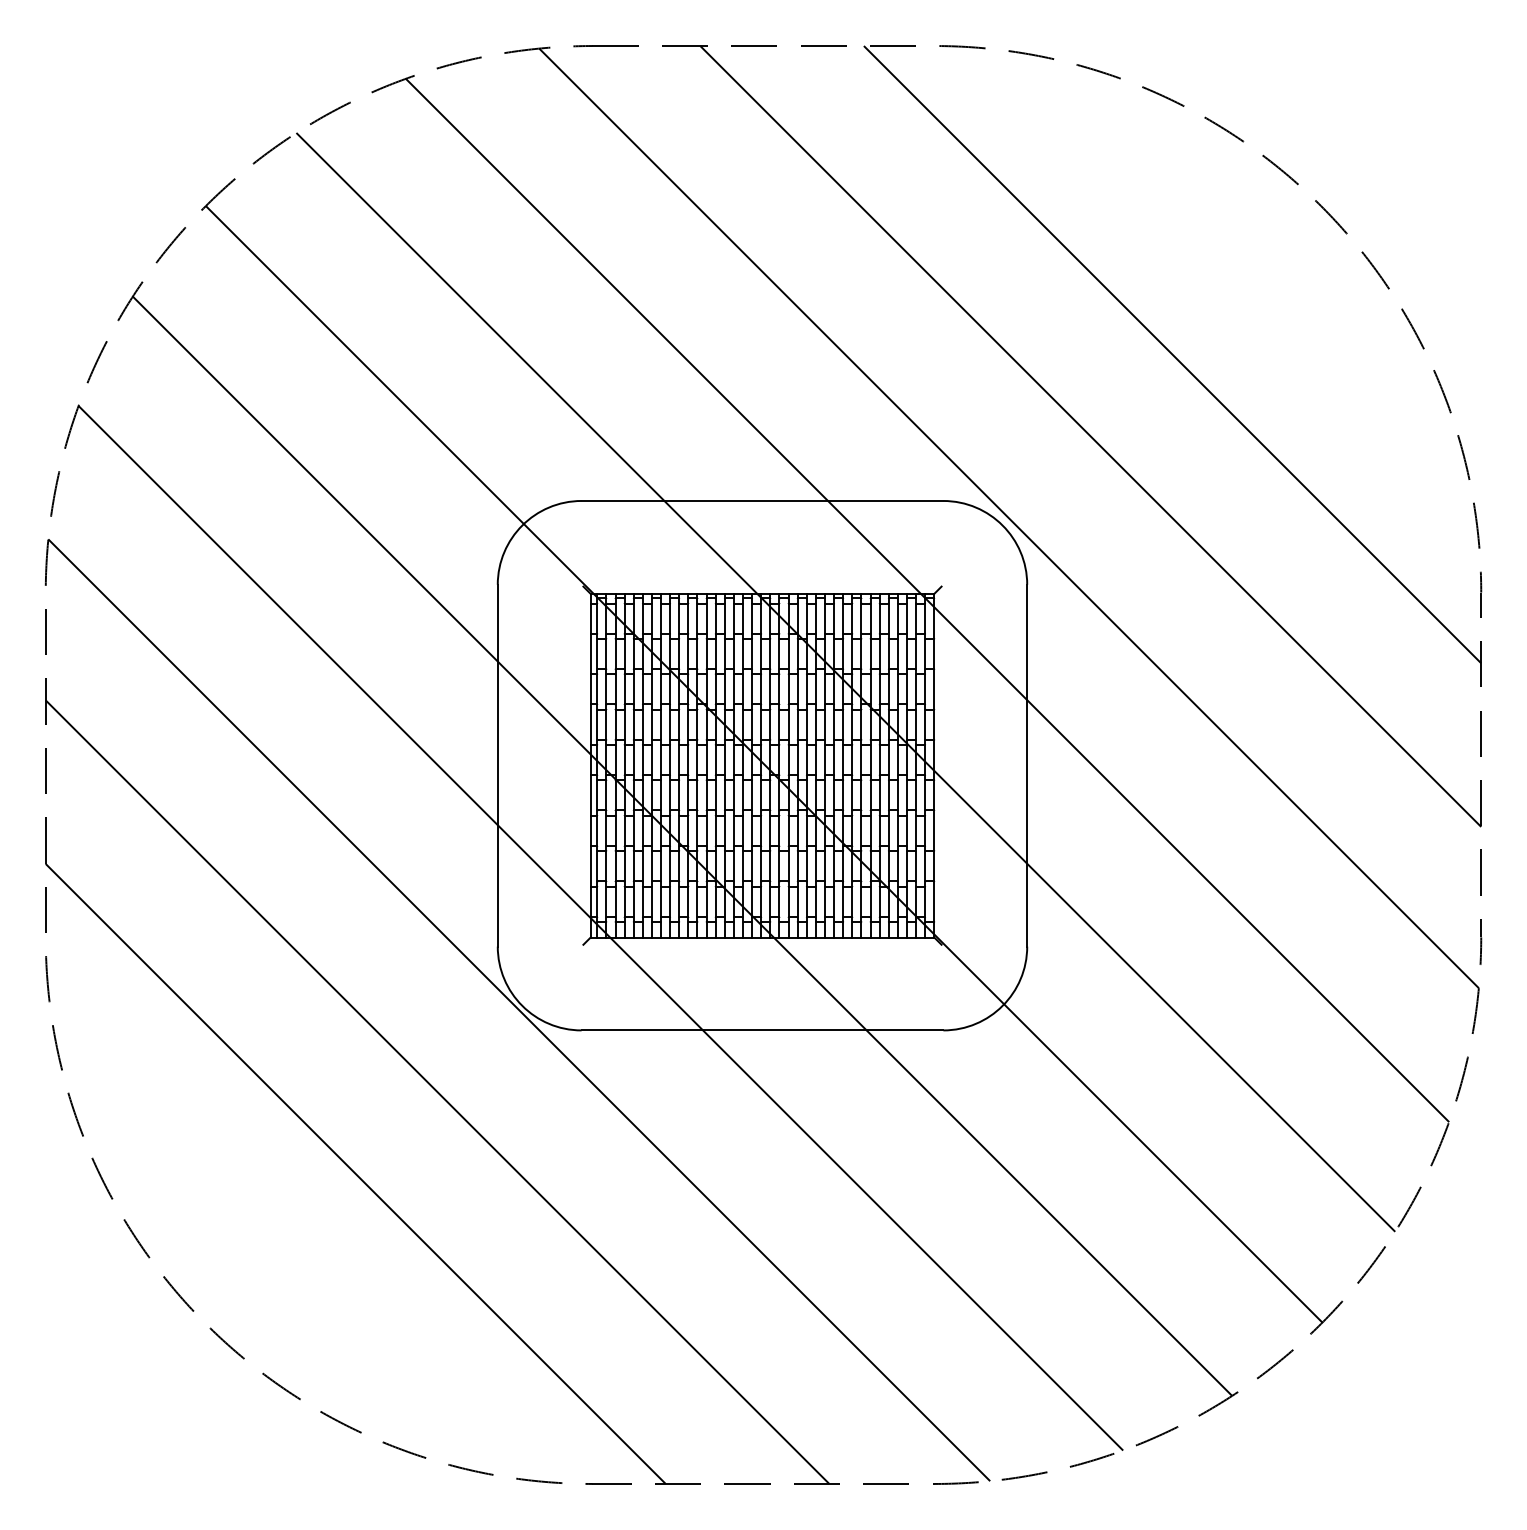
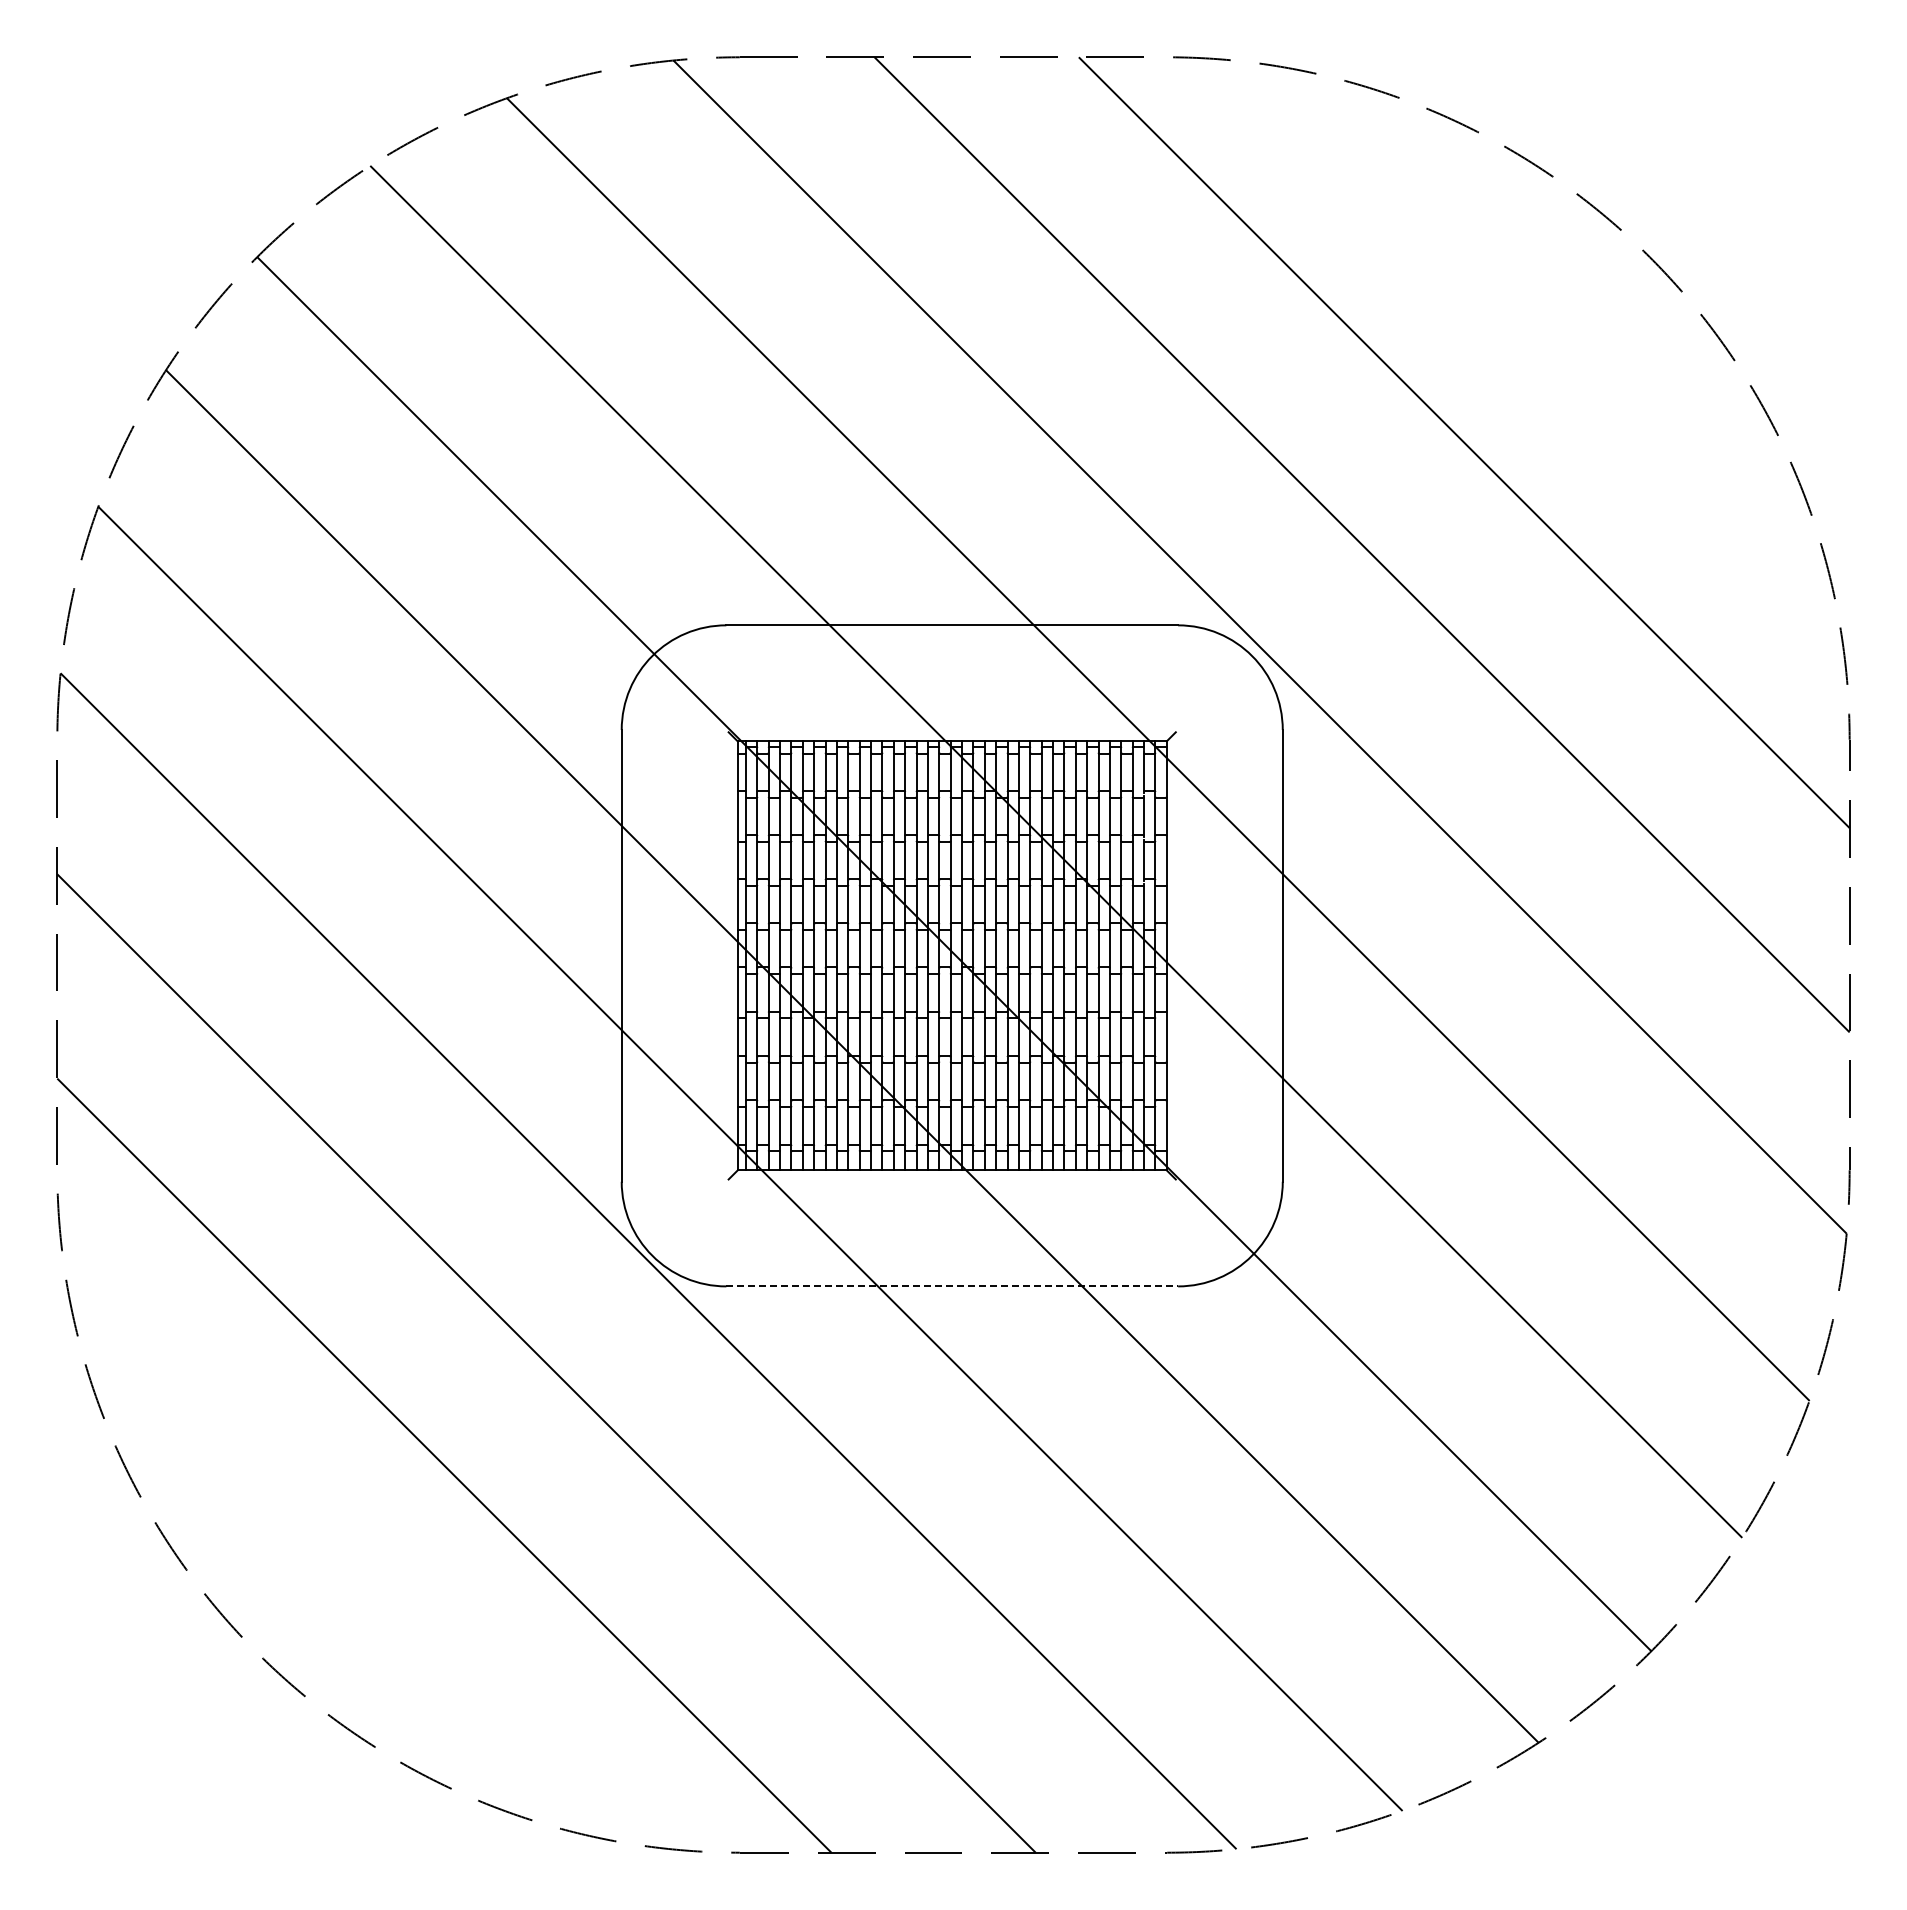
line: (762, 1030) -> (952, 1286), solid -> dashed

